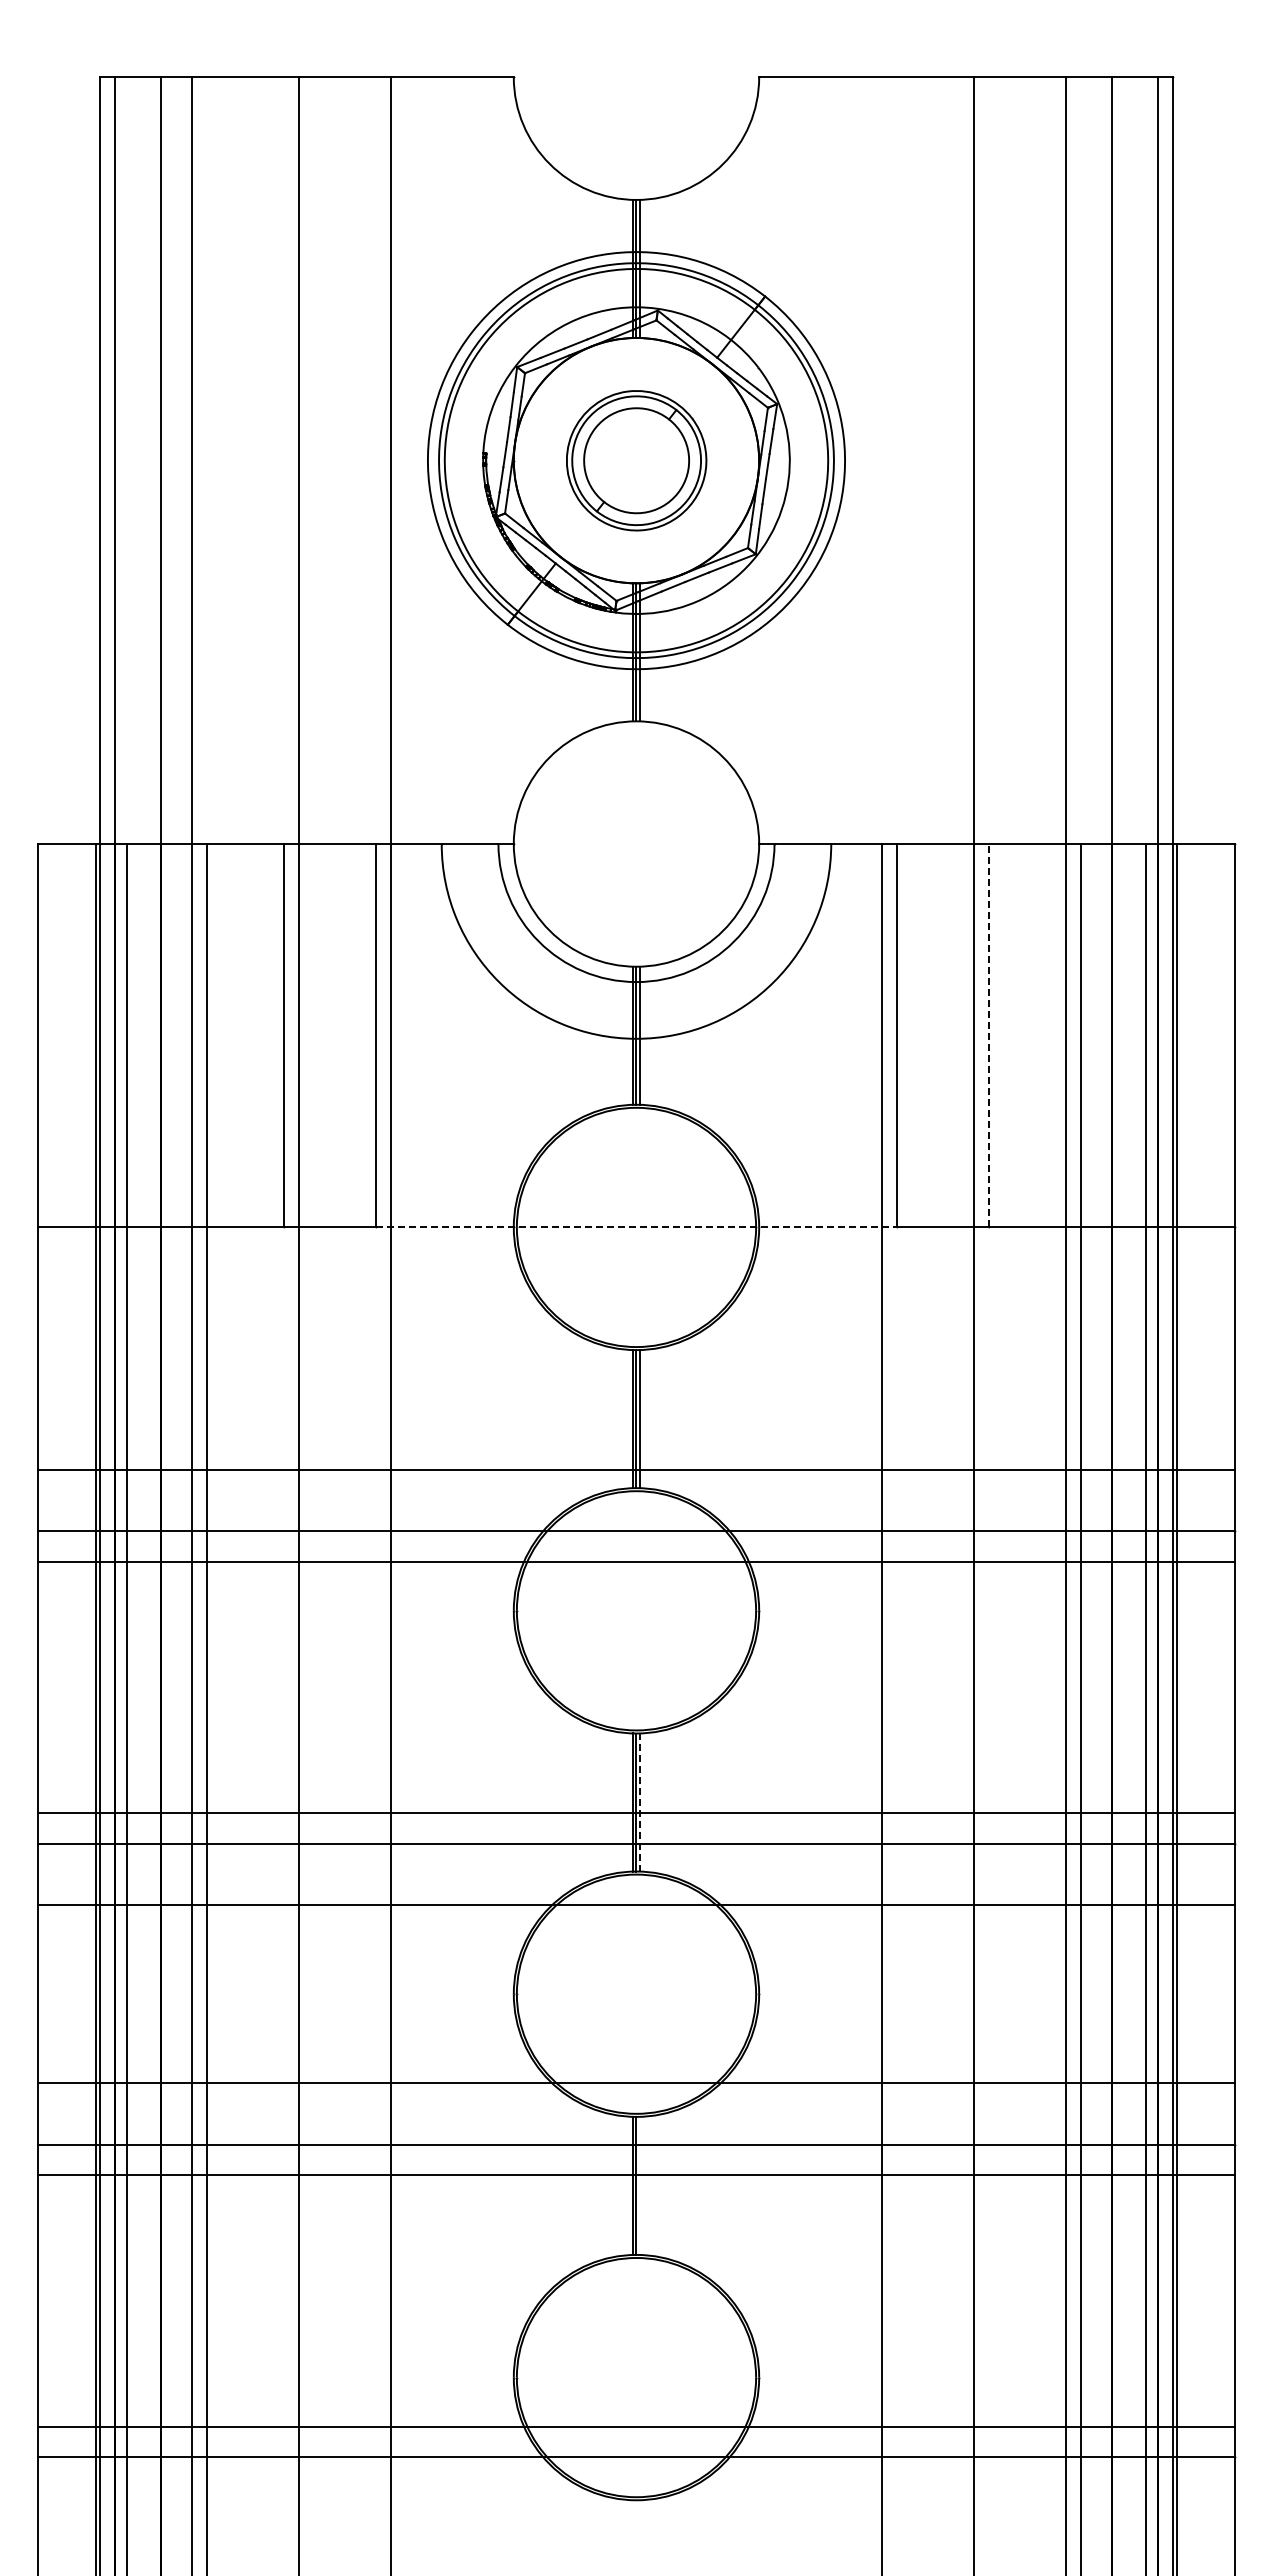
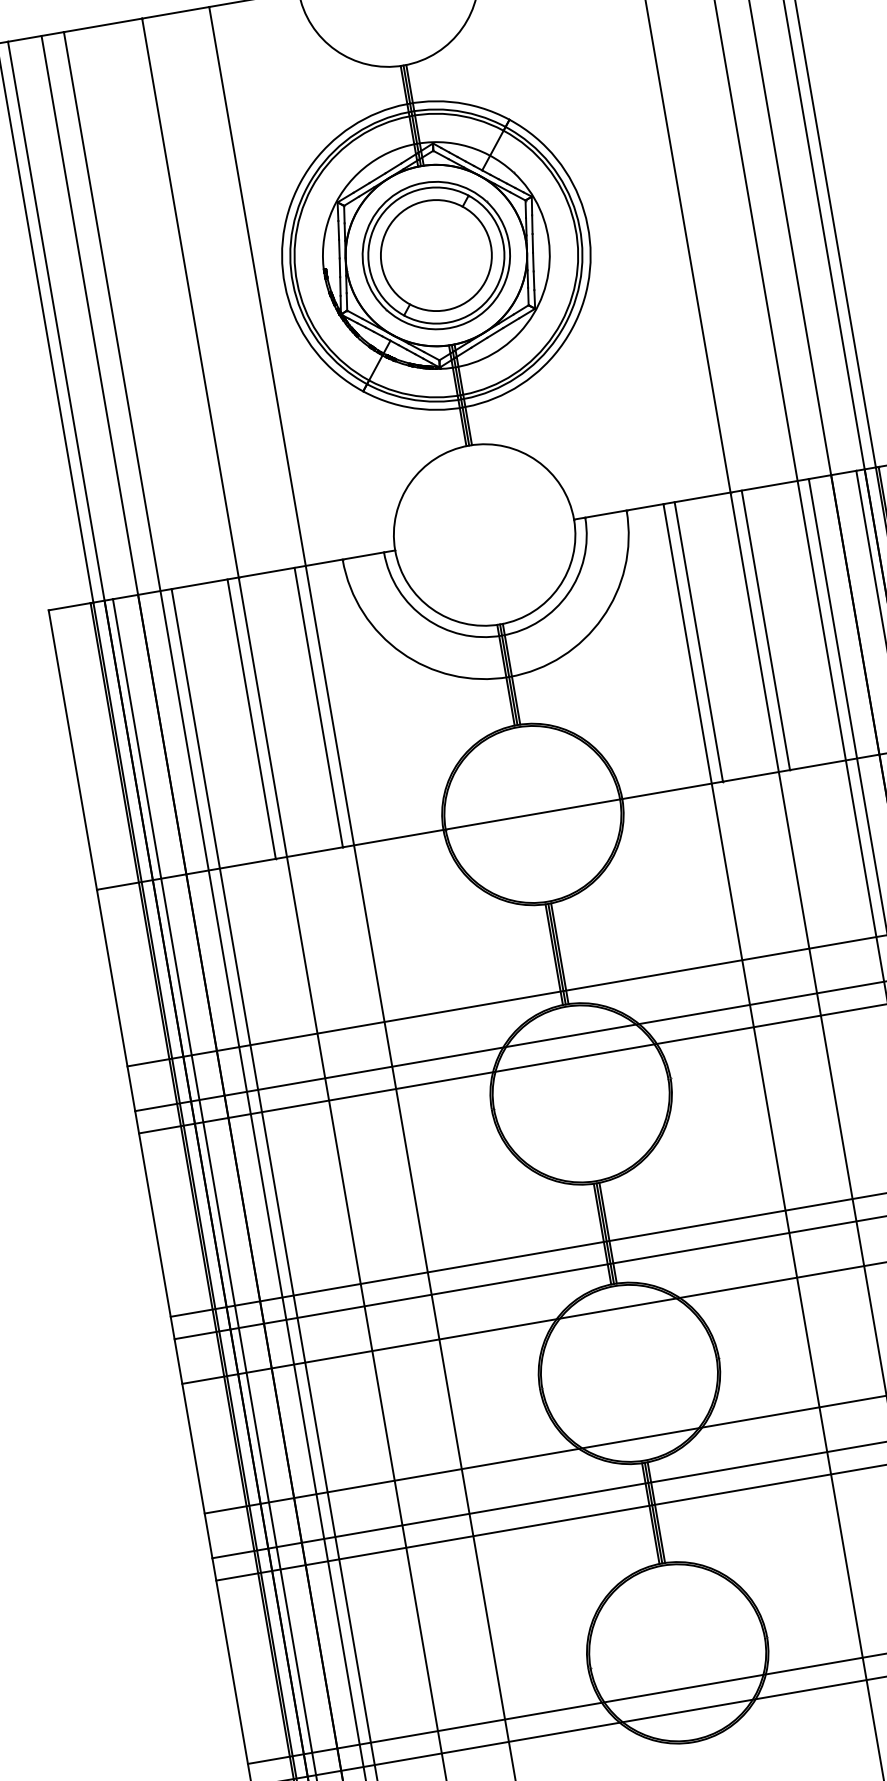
part: (636, 460) -> (436, 255), size x1.43
line: (989, 1035) -> (766, 630), dashed -> solid
line: (636, 1227) -> (532, 814), dashed -> solid
line: (640, 1802) -> (608, 1233), dashed -> solid
line: (640, 2185) -> (656, 1512), added

